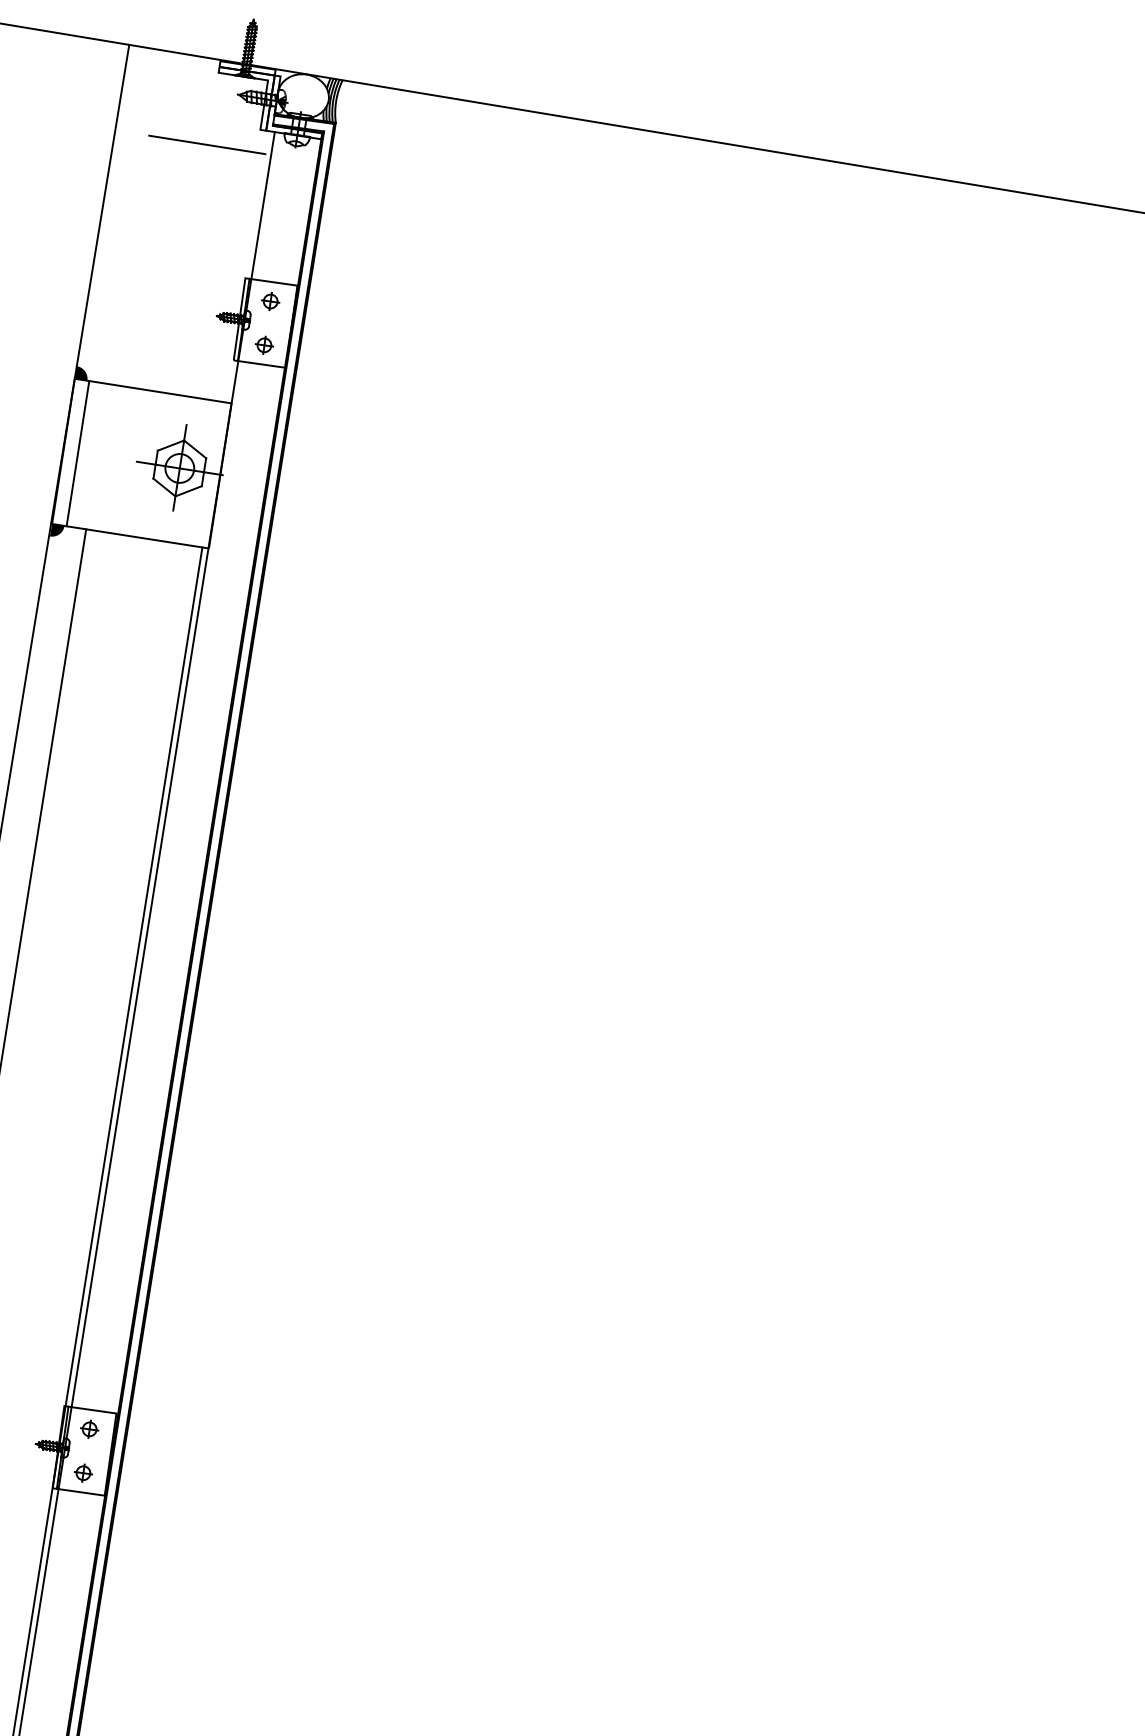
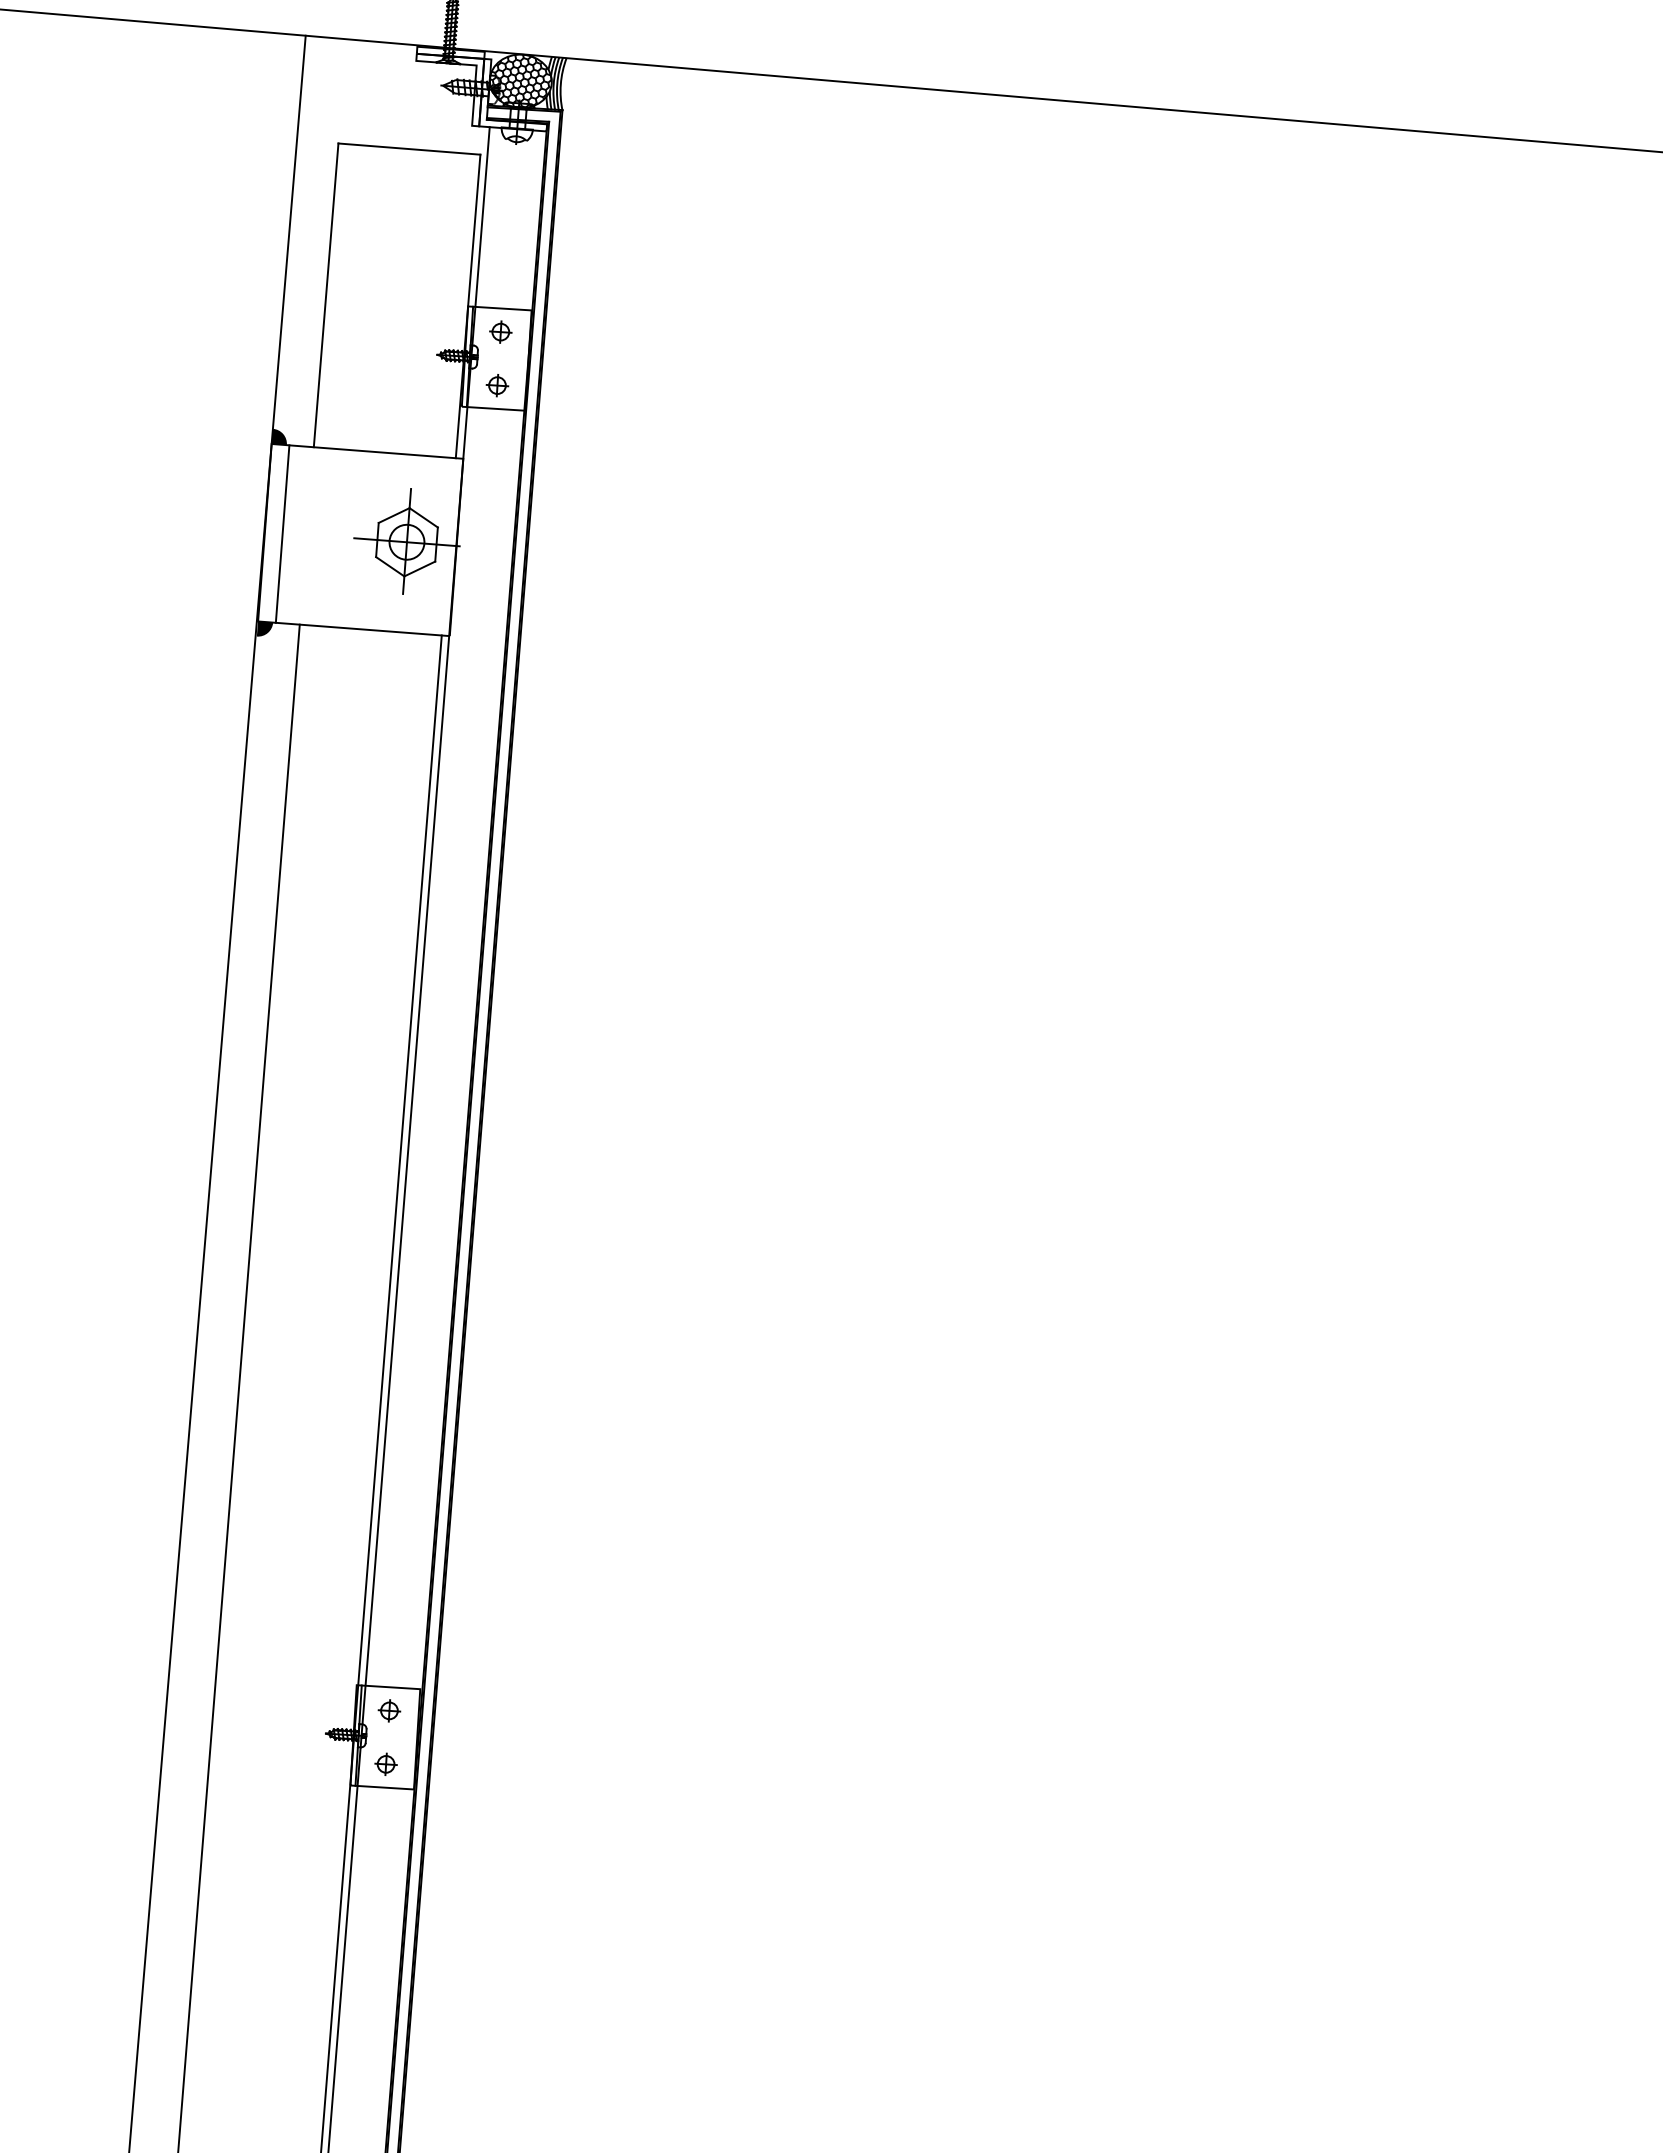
hatch: (303, 95) -> (520, 80), added
line: (128, 260) -> (325, 295), added
line: (244, 278) -> (467, 306), added

